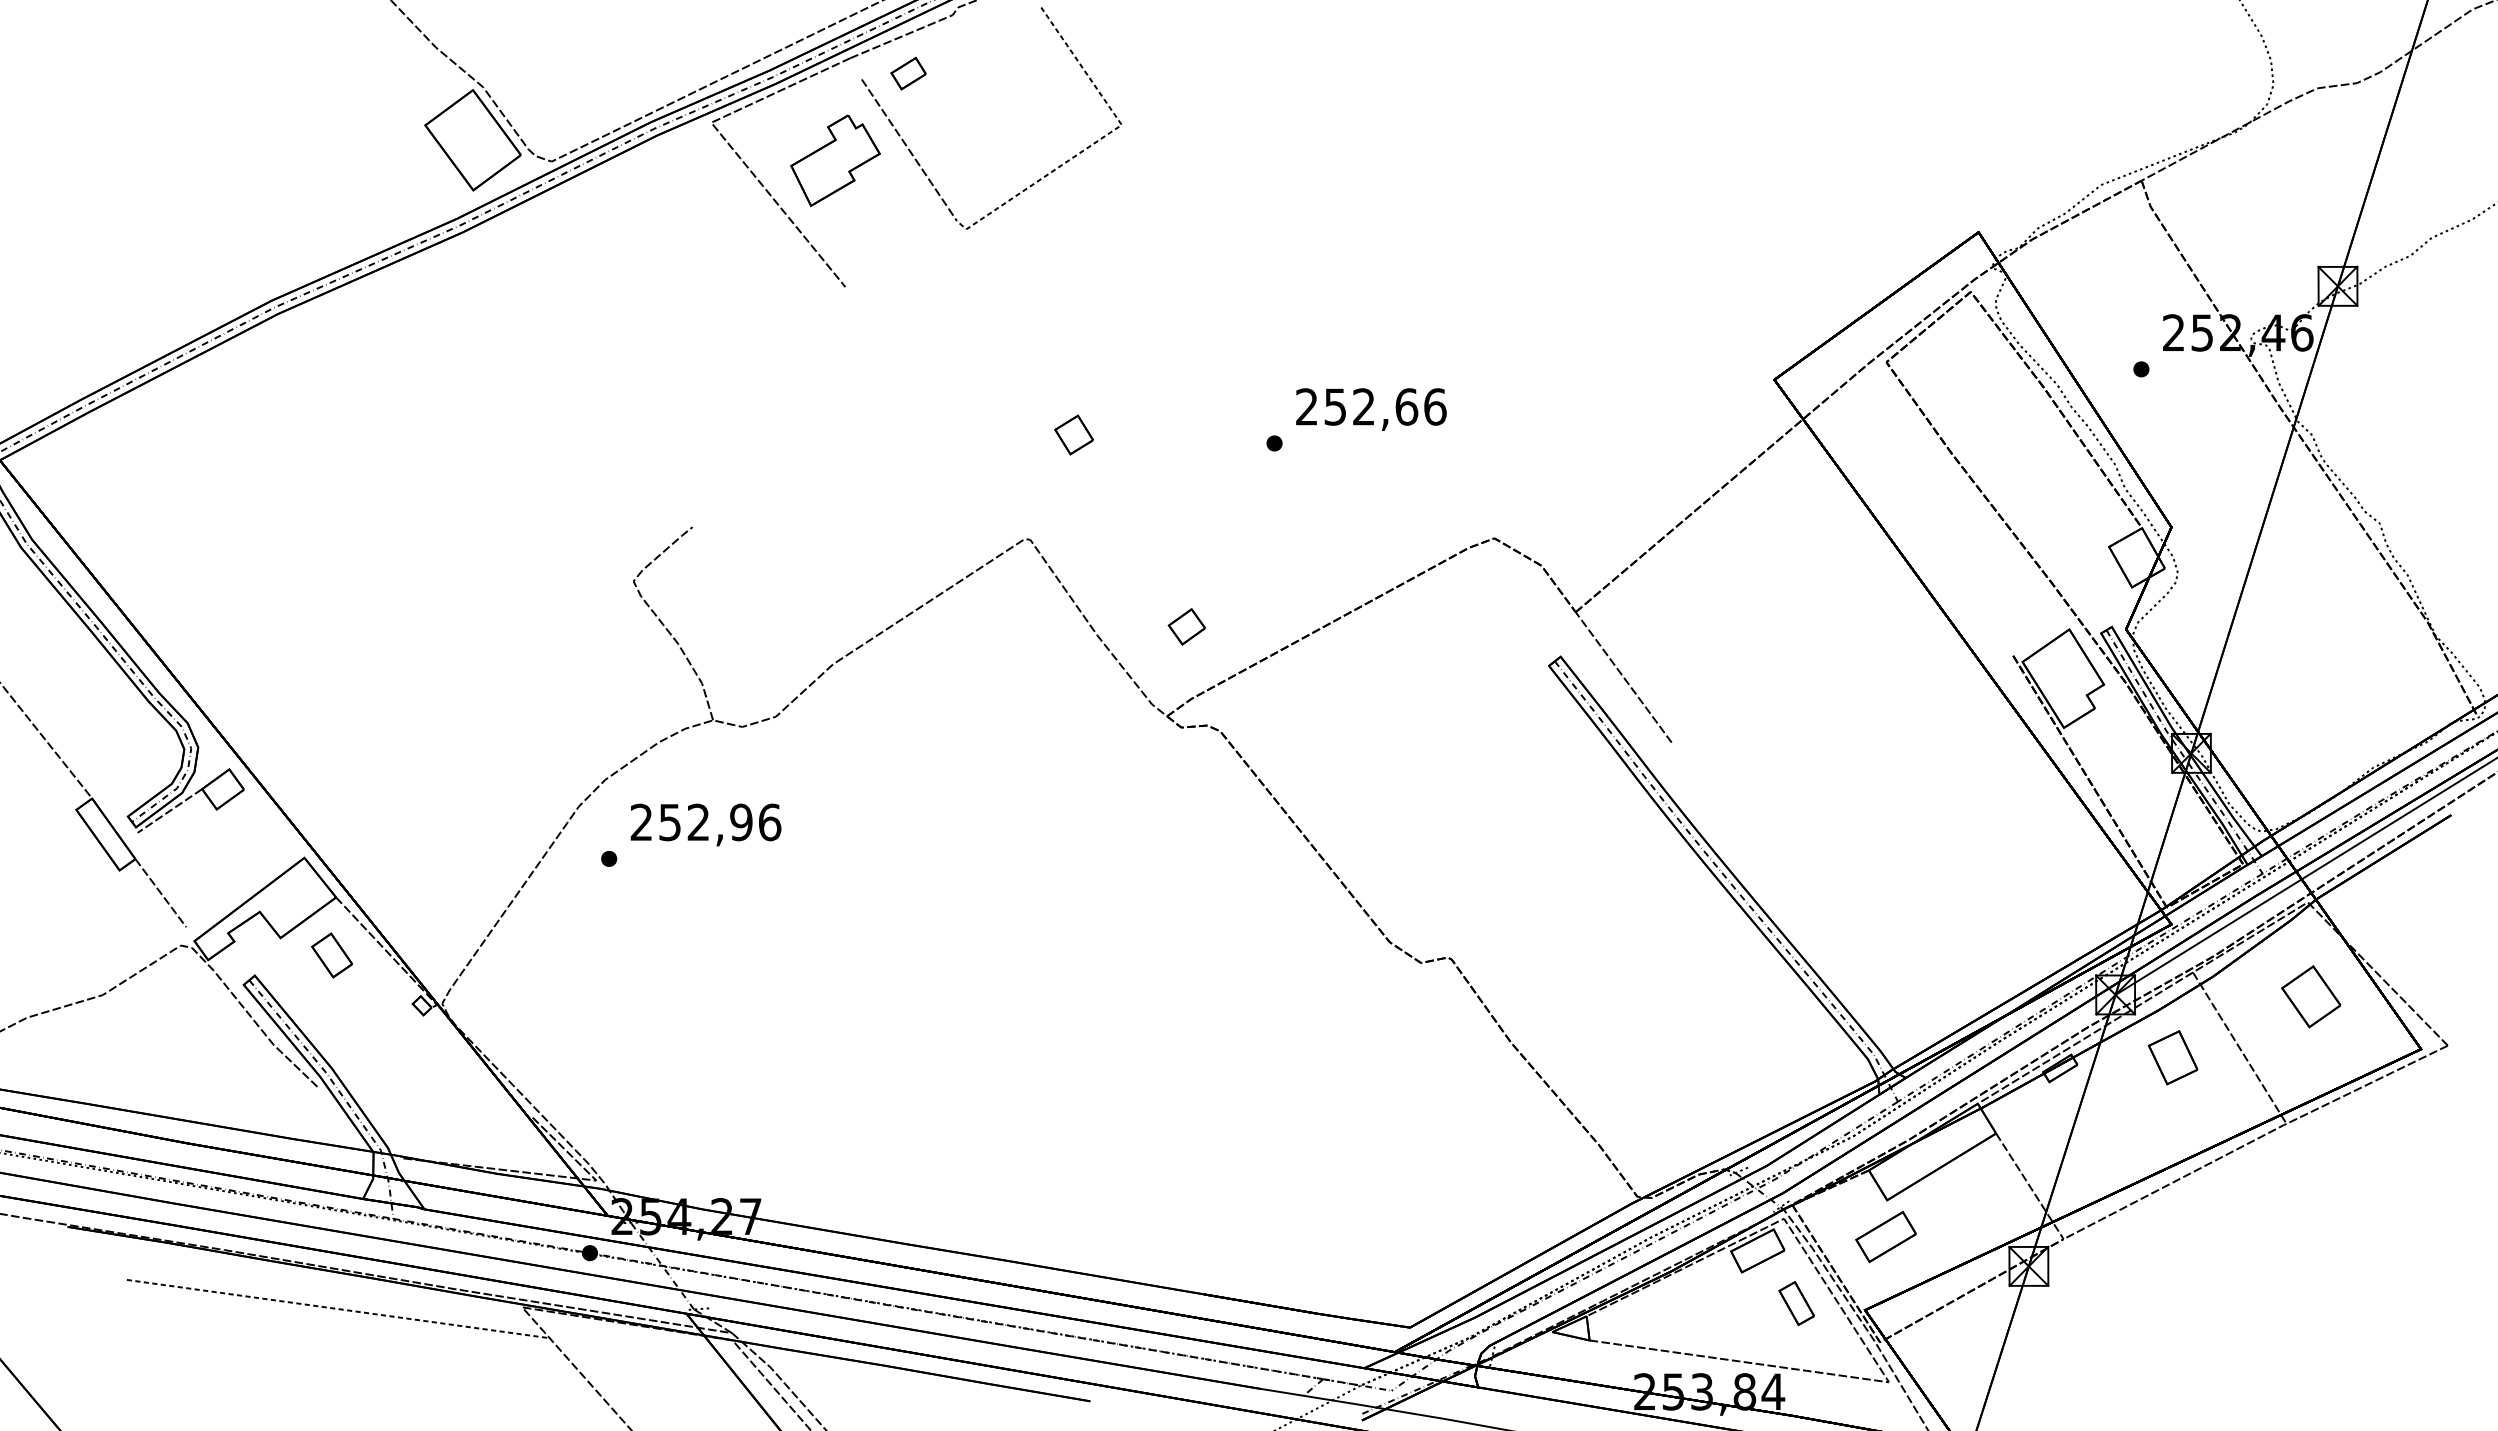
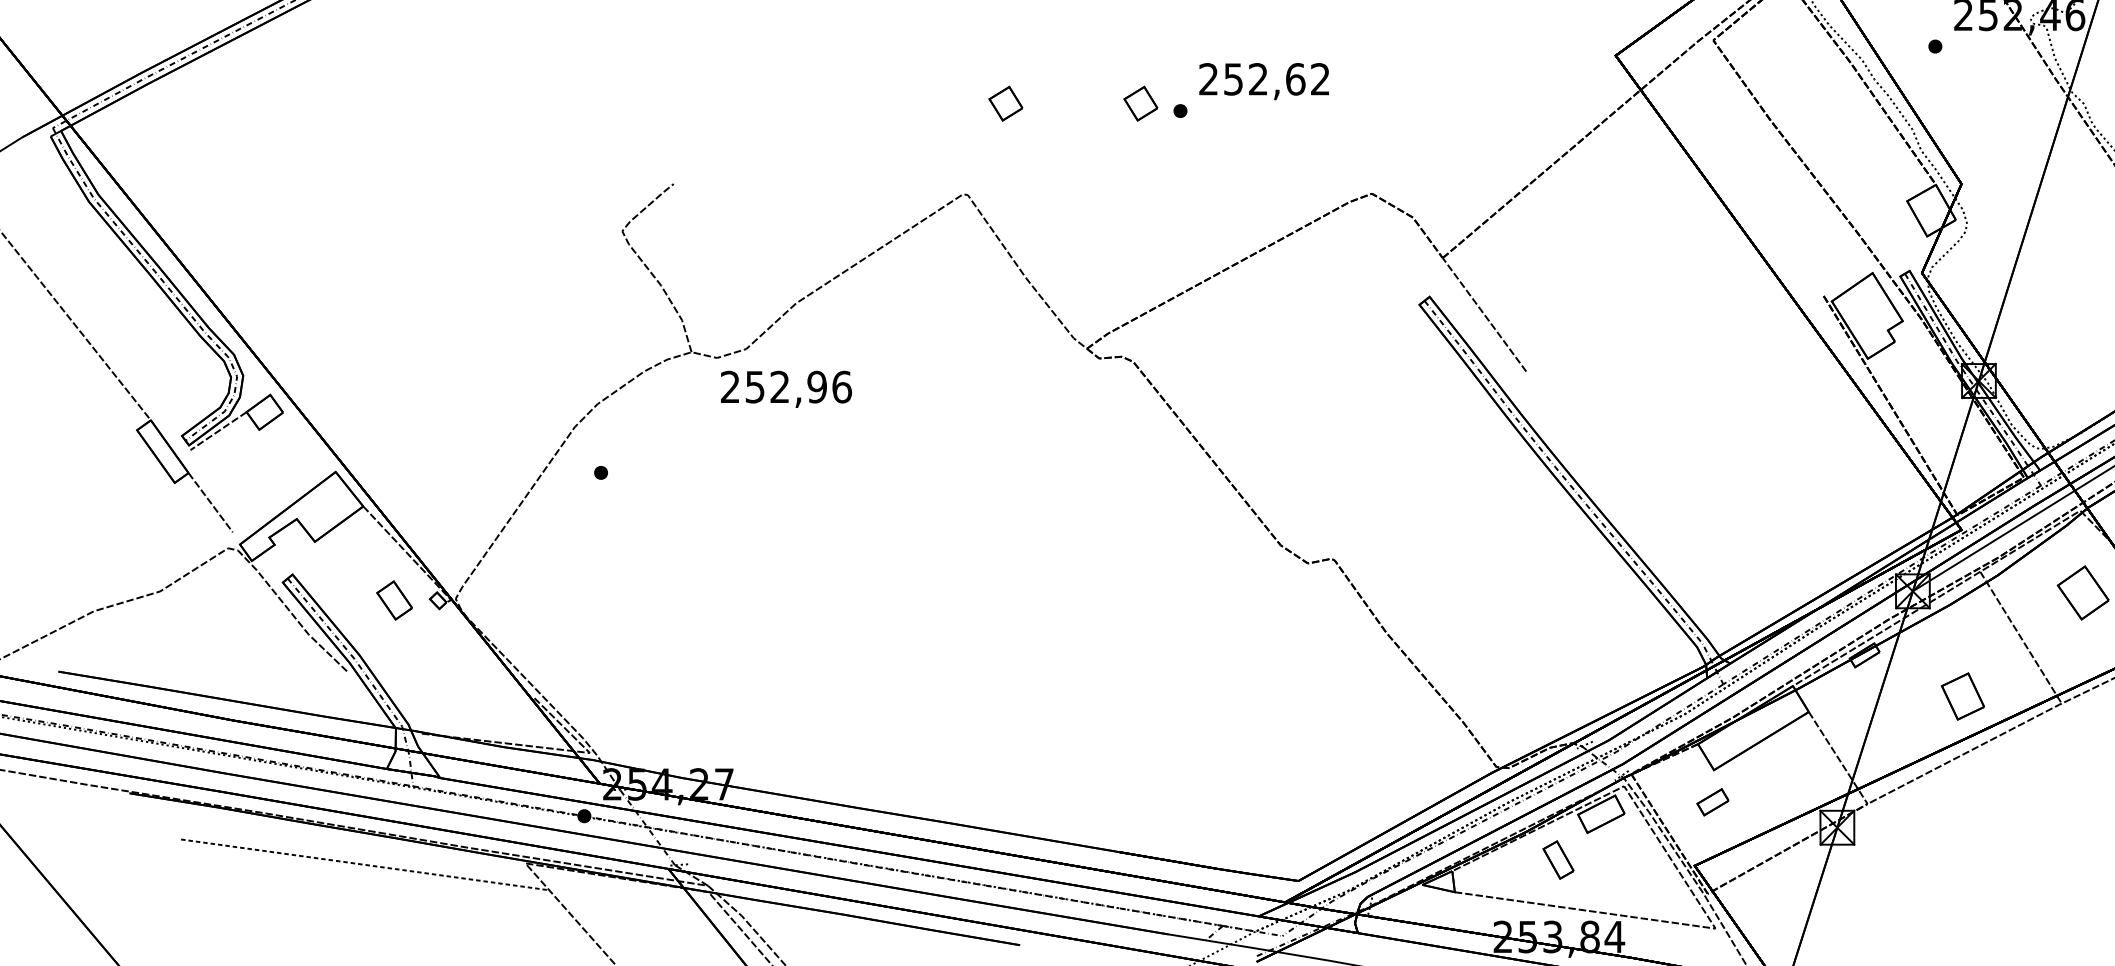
text: (1435, 406) -> (1320, 78), 252,66 -> 252,62
part: (1228, 434) -> (1140, 103), added
part: (1186, 626) -> (1103, 270), removed
text: (705, 824) -> (785, 388), moved
part: (331, 955) -> (394, 600), moved
part: (2172, 1057) -> (1962, 696), moved
part: (1885, 1237) -> (1712, 802), size x0.6
part: (1796, 1303) -> (1558, 860), moved

